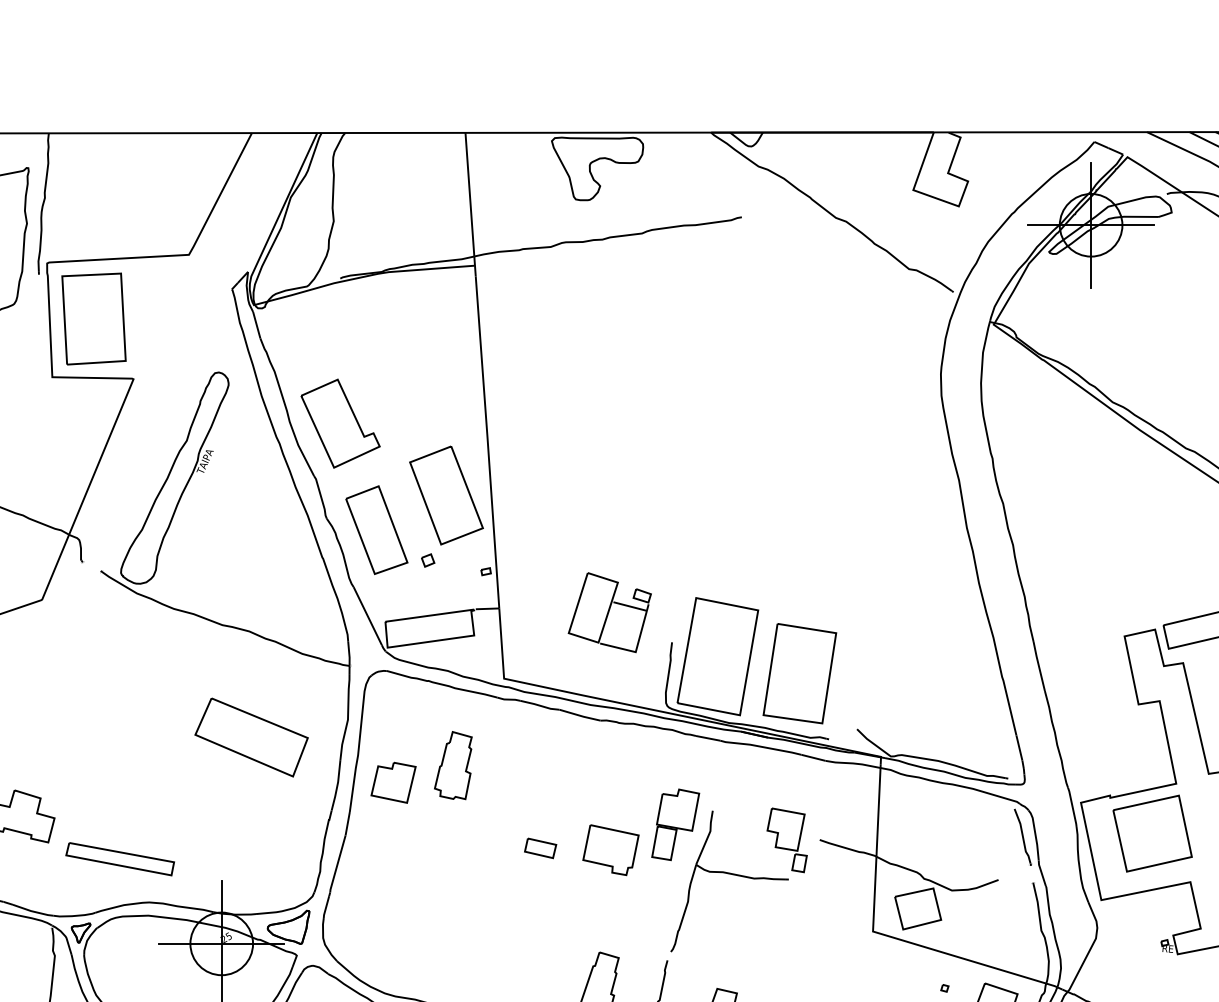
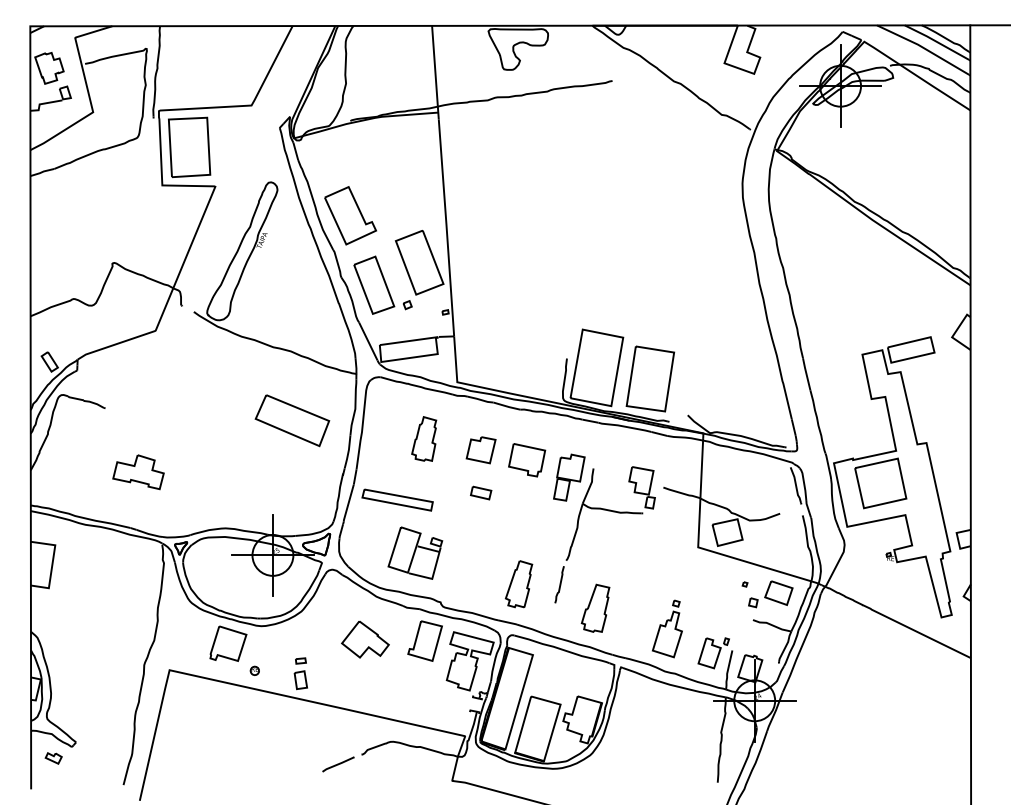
part: (610, 611) -> (415, 552), moved
part: (392, 783) -> (480, 450), moved
part: (611, 850) -> (527, 460), moved
part: (119, 858) -> (397, 499), moved

